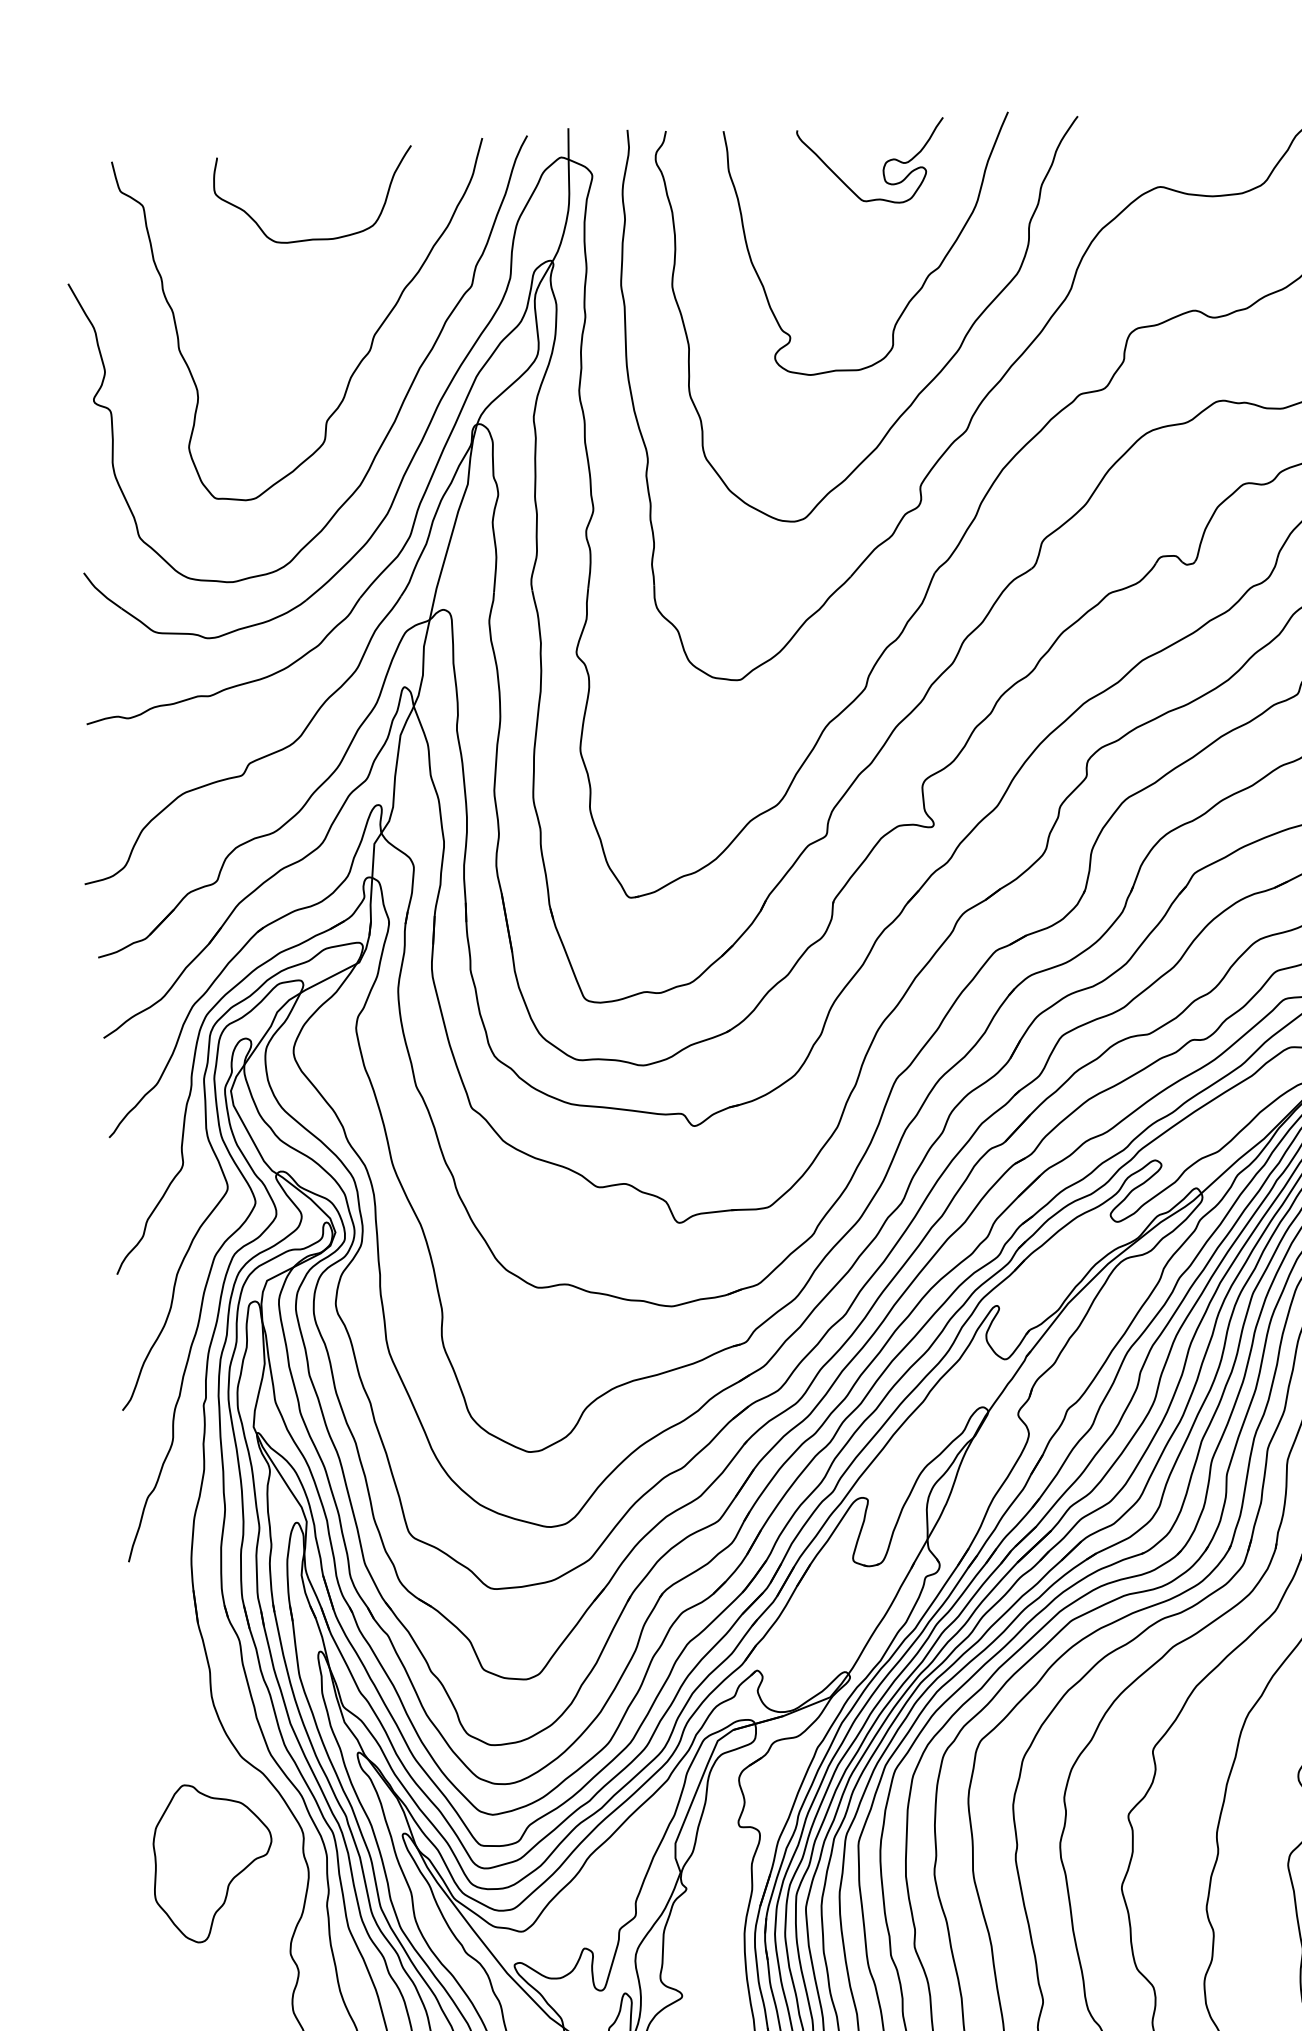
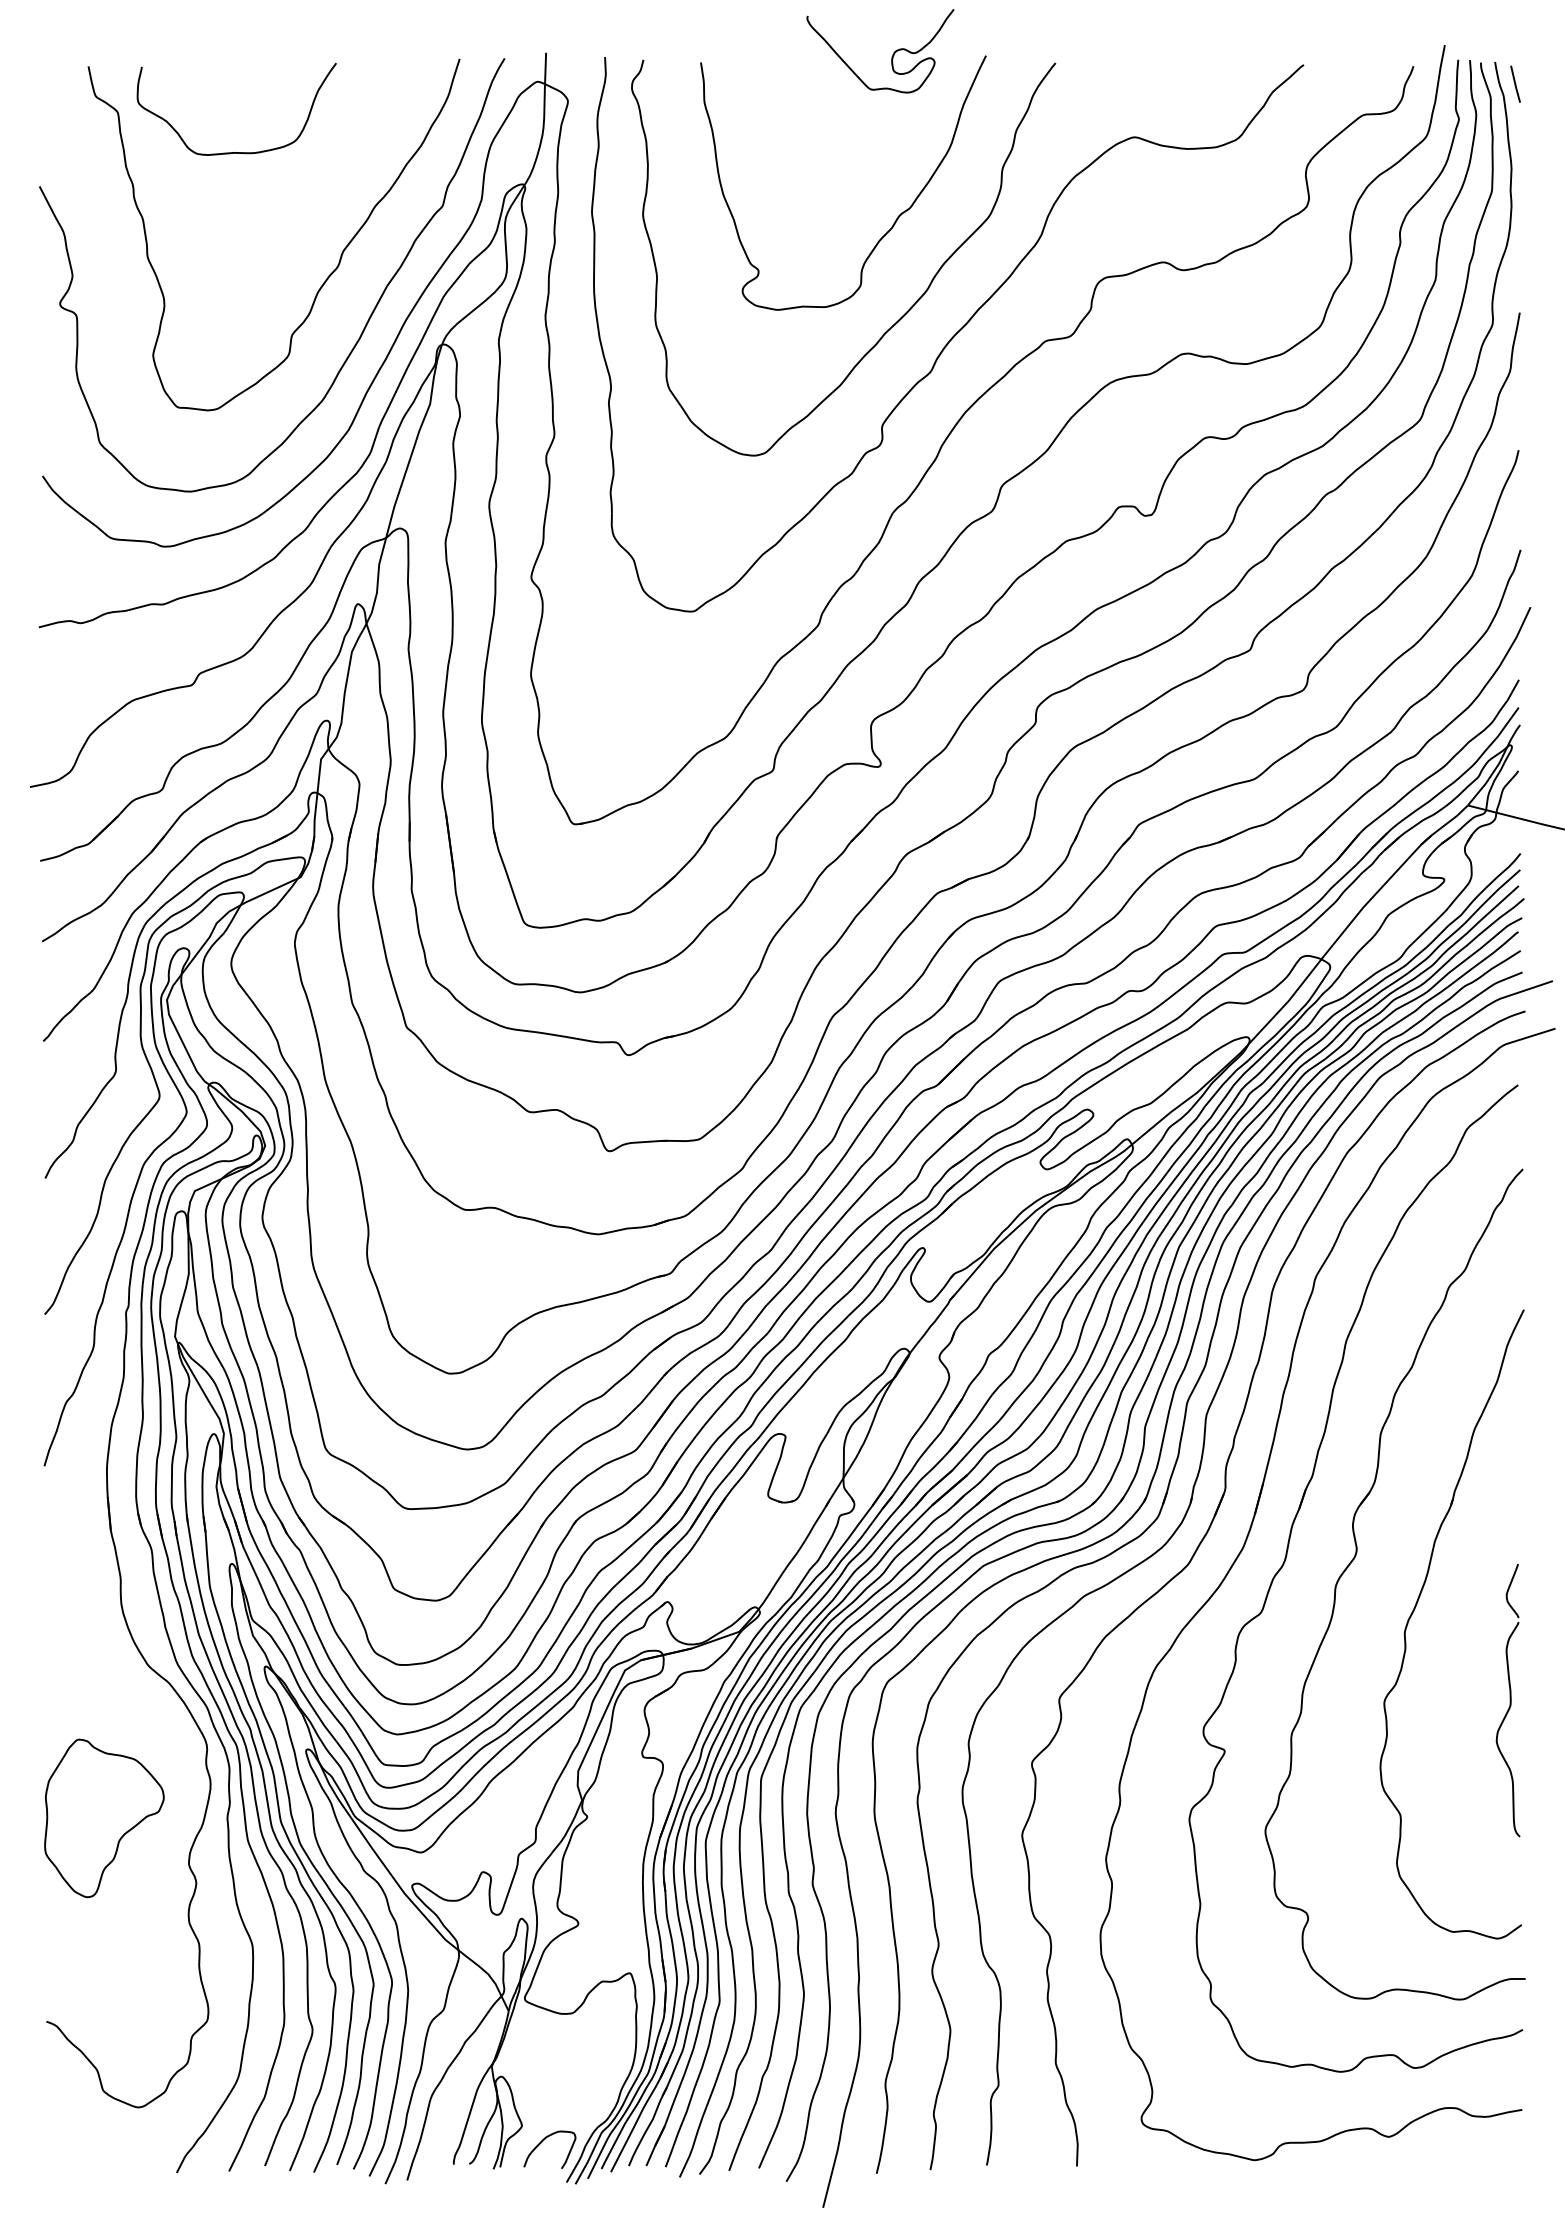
curve: (883, 165) -> (892, 54), moved
curve: (315, 239) -> (236, 152), moved
part: (213, 1863) -> (104, 1818), moved

